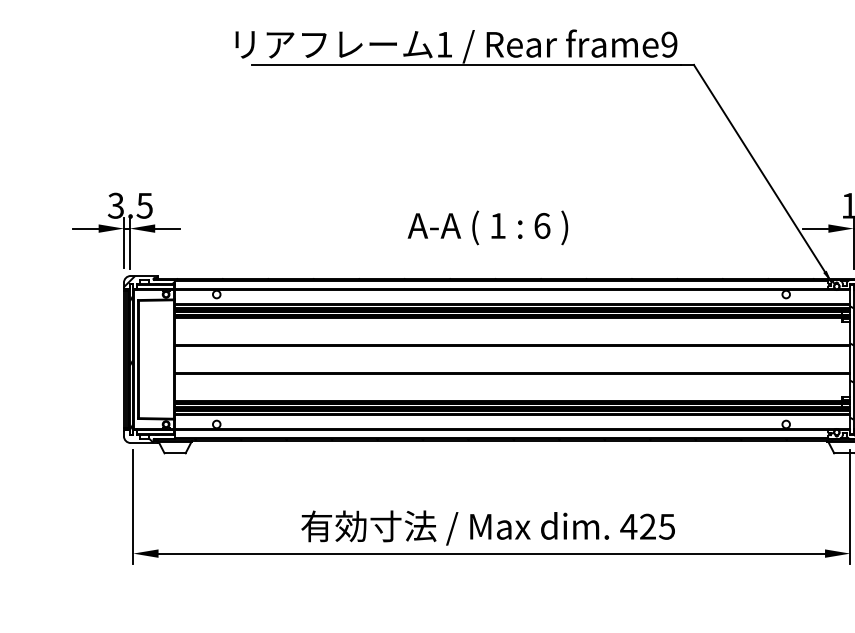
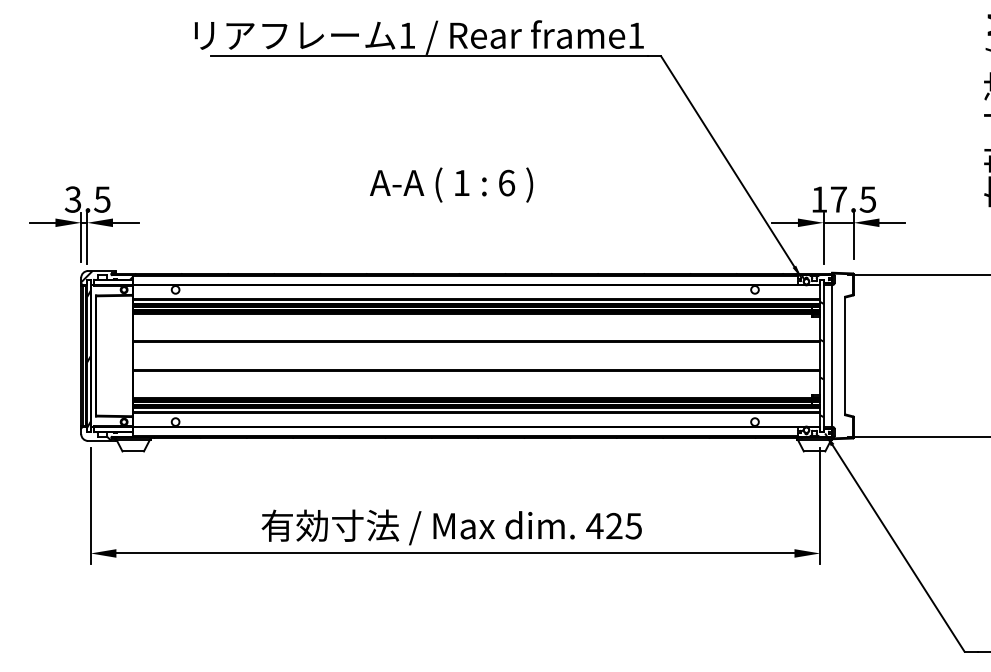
text: (669, 44) -> (636, 35), frame9 -> frame1
text: (487, 227) -> (451, 184), moved

